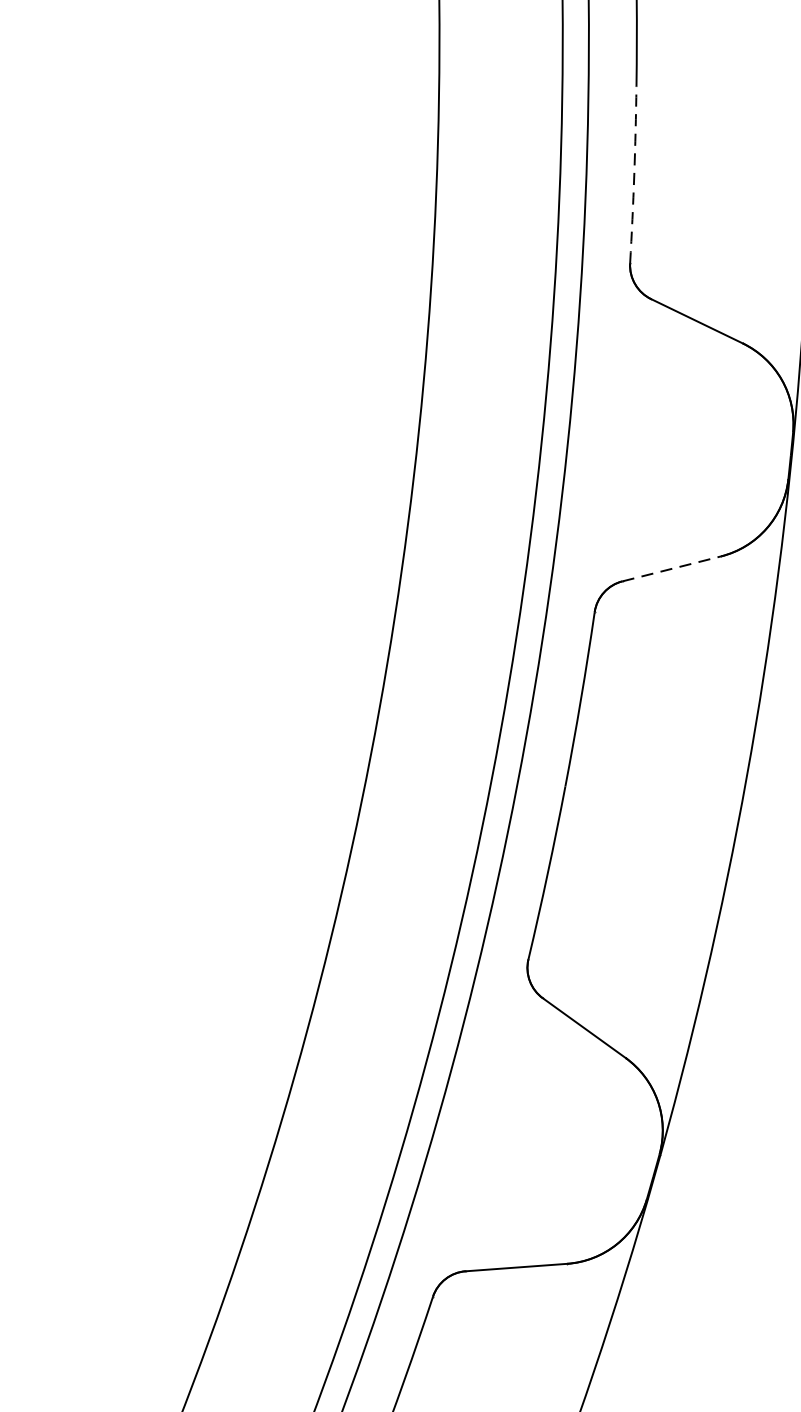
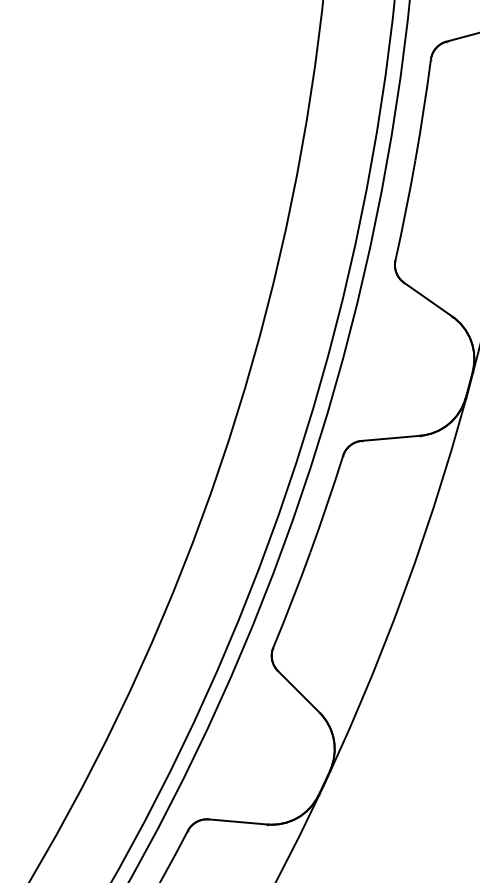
arc: (633, 175) -> (405, 210), dashed -> solid
line: (672, 568) -> (391, 438), dashed -> solid

